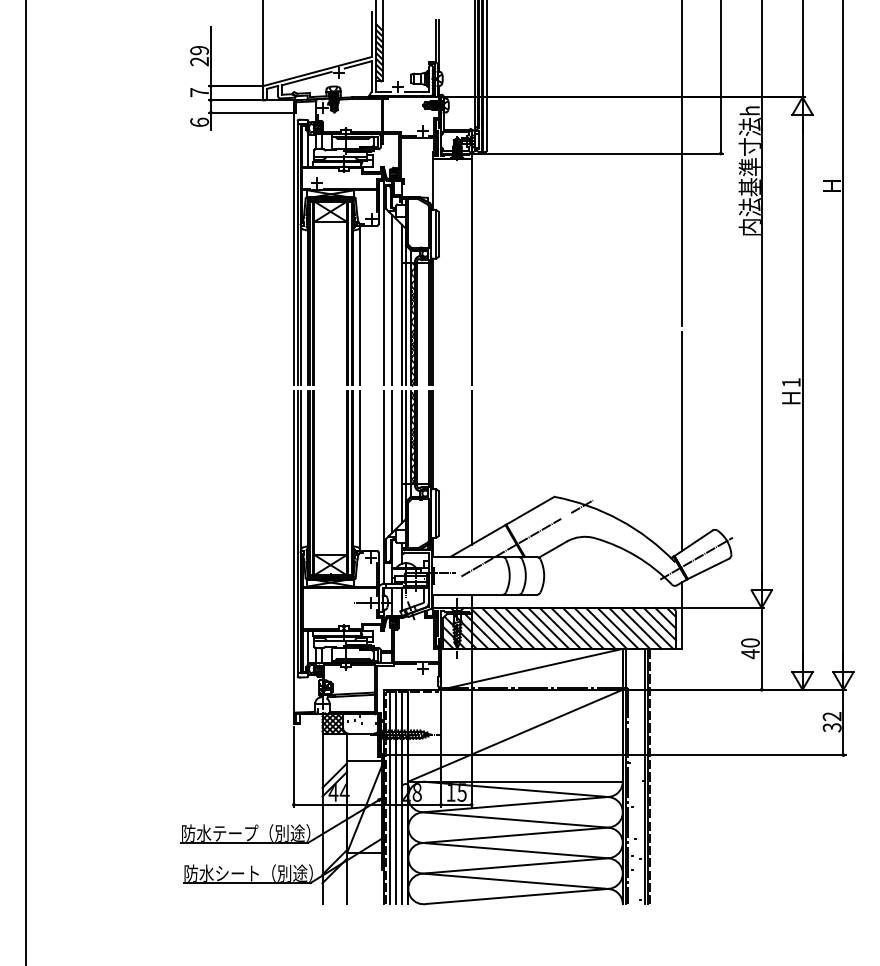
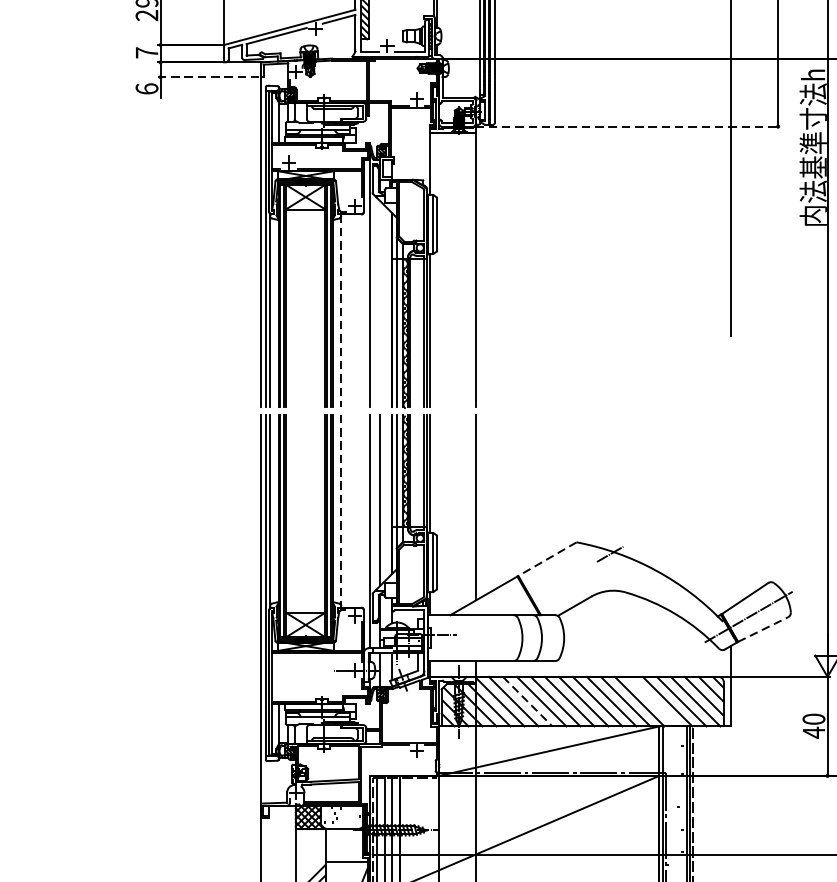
line: (250, 112) -> (208, 77), solid -> dashed
line: (597, 153) -> (628, 126), solid -> dashed
line: (391, 299) -> (379, 303), removed
line: (360, 305) -> (341, 310), solid -> dashed
line: (682, 441) -> (731, 475), removed
line: (360, 471) -> (341, 511), solid -> dashed
line: (530, 510) -> (547, 558), solid -> dashed
line: (511, 547) -> (524, 603), removed
line: (708, 568) -> (763, 629), solid -> dashed
line: (514, 628) -> (528, 701), solid -> dashed
line: (617, 628) -> (652, 701), removed

